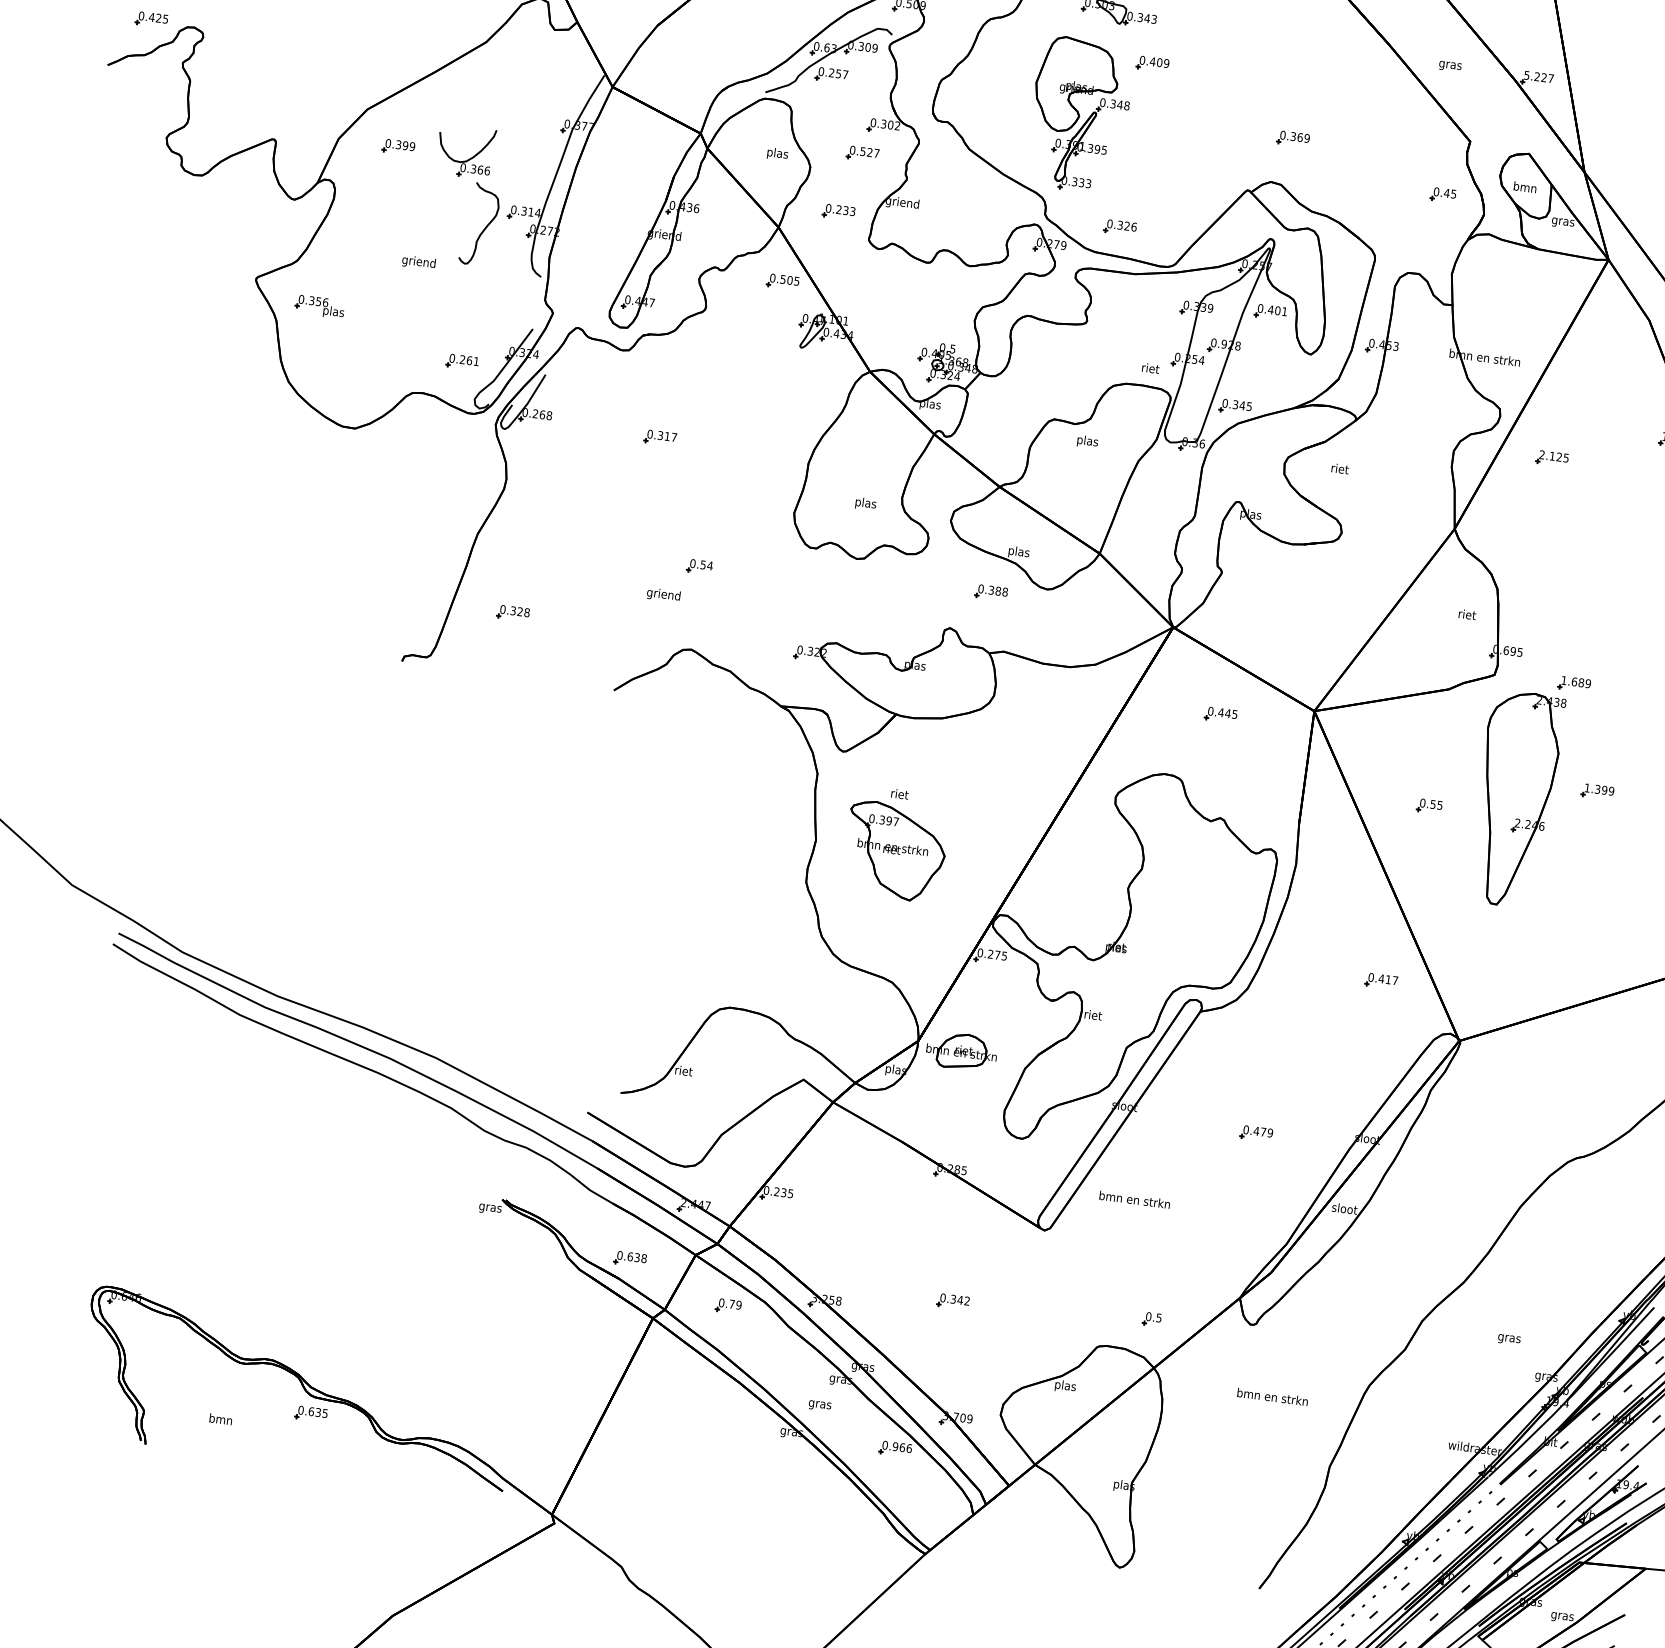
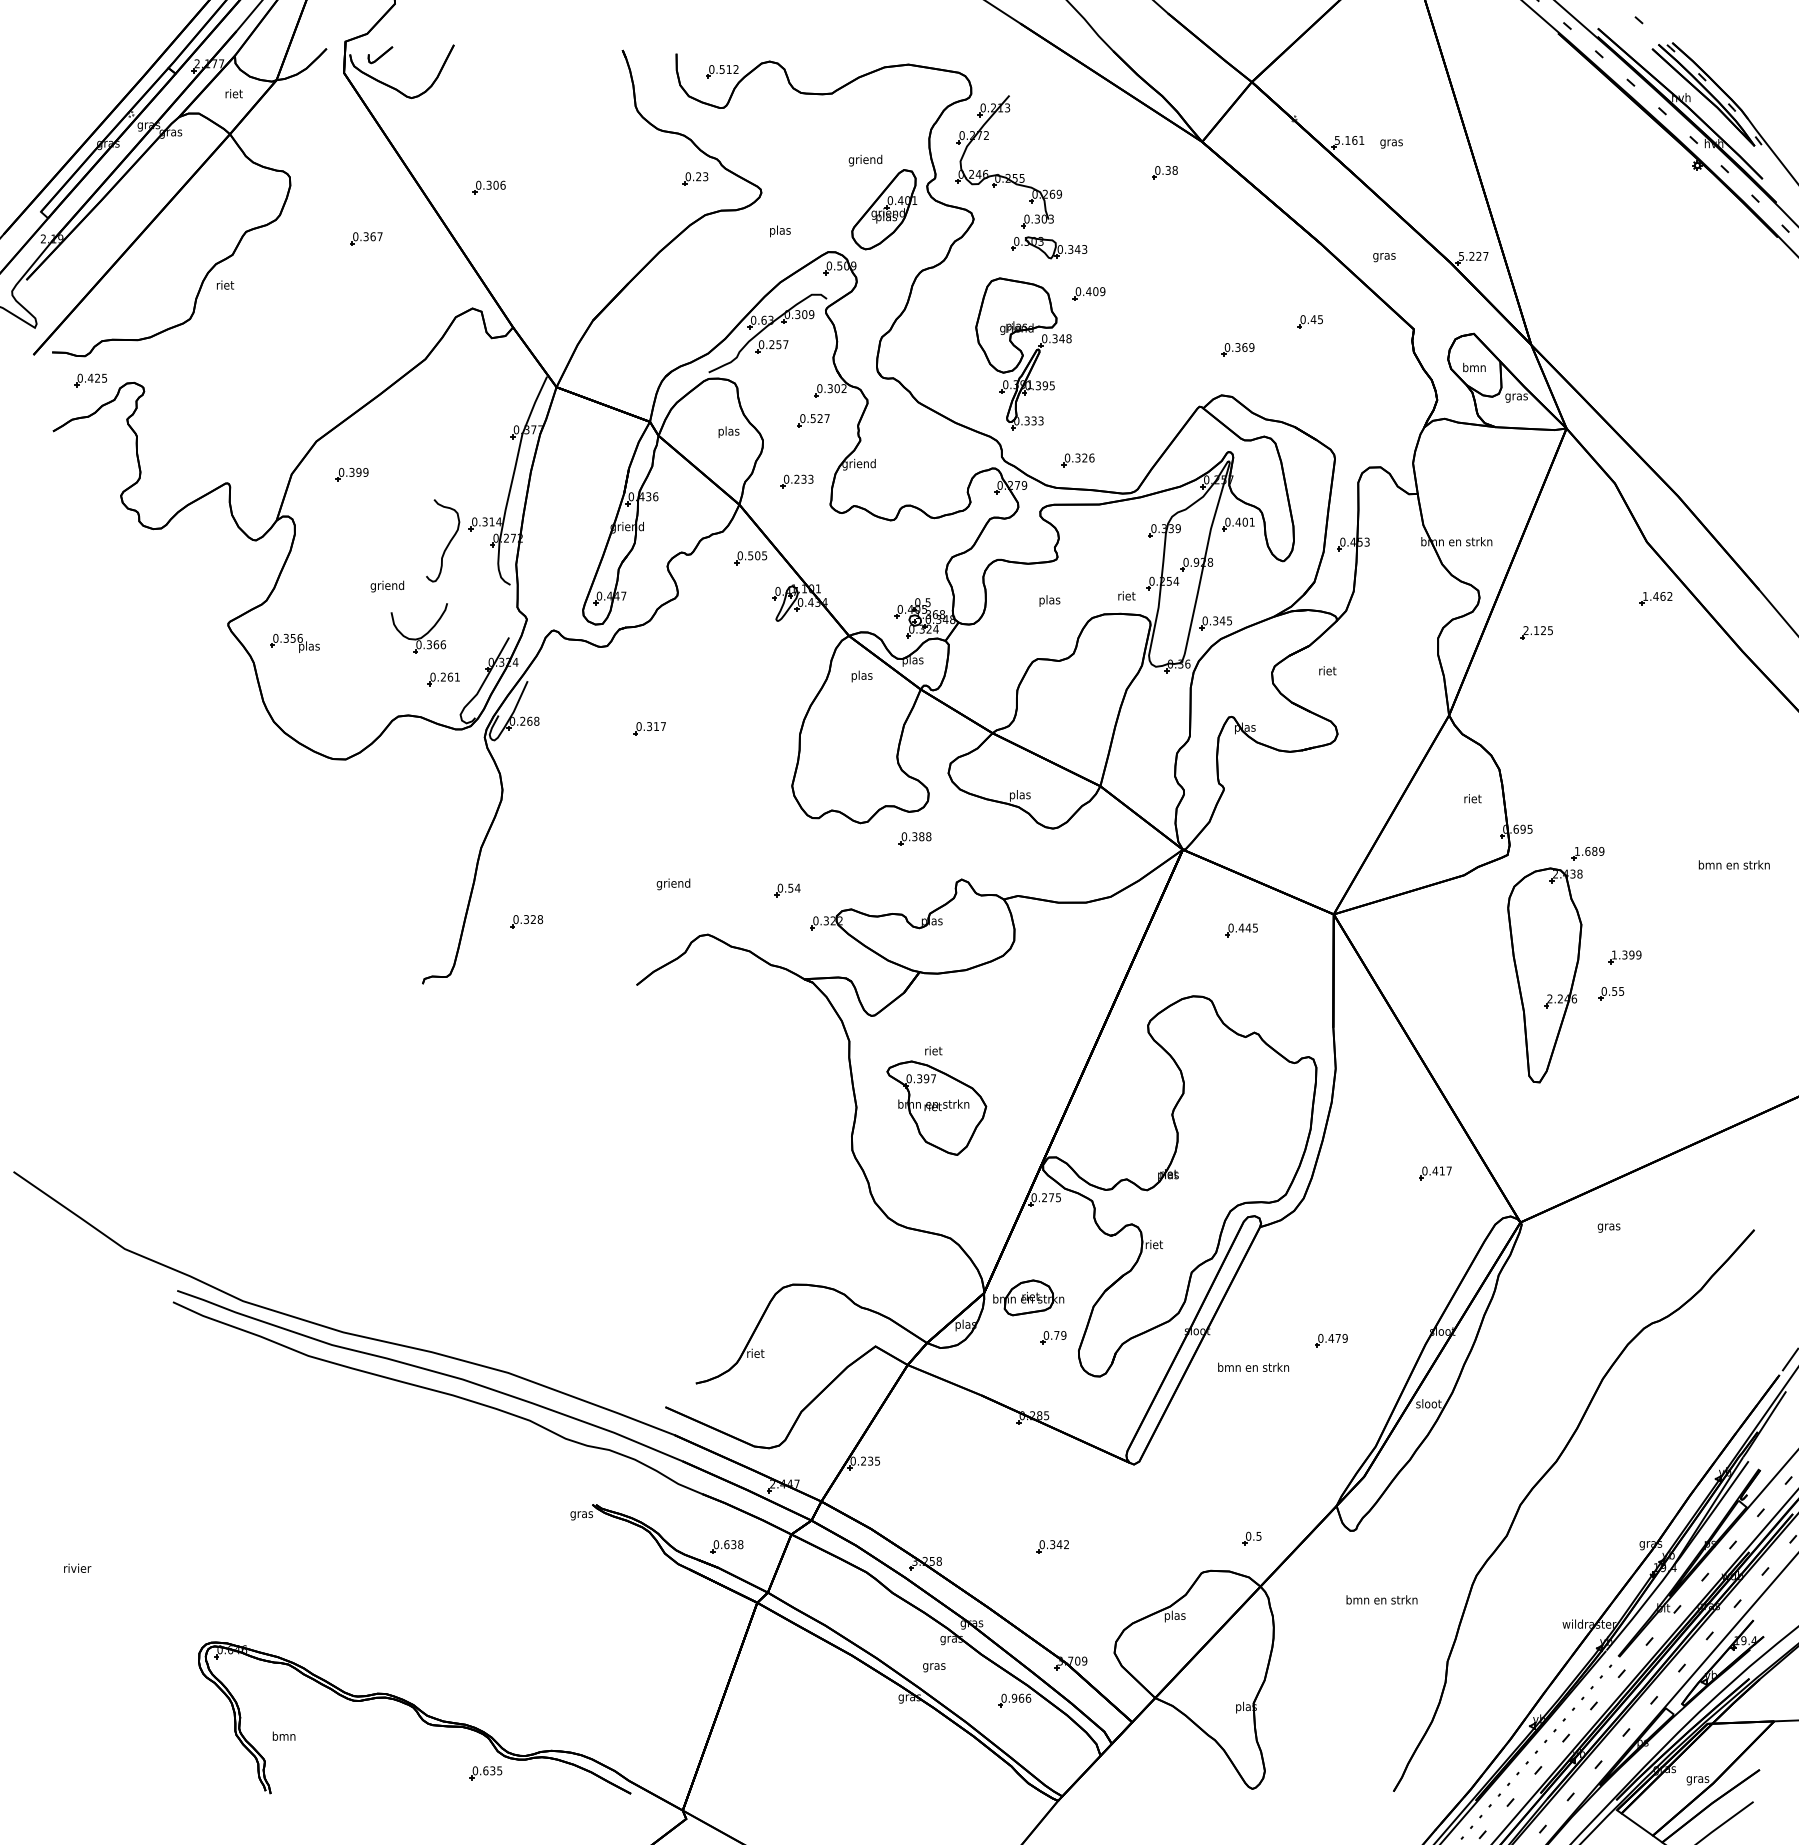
part: (467, 159) -> (422, 635), moved
part: (1442, 194) -> (1309, 321), moved
text: (1087, 441) -> (1049, 600), moved
text: (865, 503) -> (861, 676), moved
part: (699, 566) -> (787, 890), moved
part: (990, 592) -> (914, 838), moved
part: (1429, 806) -> (1611, 993), moved
text: (1134, 1199) -> (1253, 1366), moved
part: (728, 1305) -> (1053, 1337), moved
text: (1508, 1339) -> (1608, 1227), moved
part: (310, 1414) -> (485, 1773), moved
text: (220, 1418) -> (283, 1735), moved

